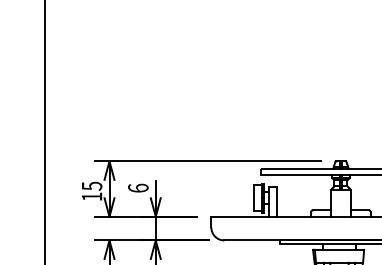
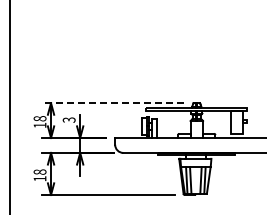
line: (207, 161) -> (112, 103), solid -> dashed
text: (91, 185) -> (39, 118), 15 -> 18
text: (137, 187) -> (68, 119), 6 -> 3

